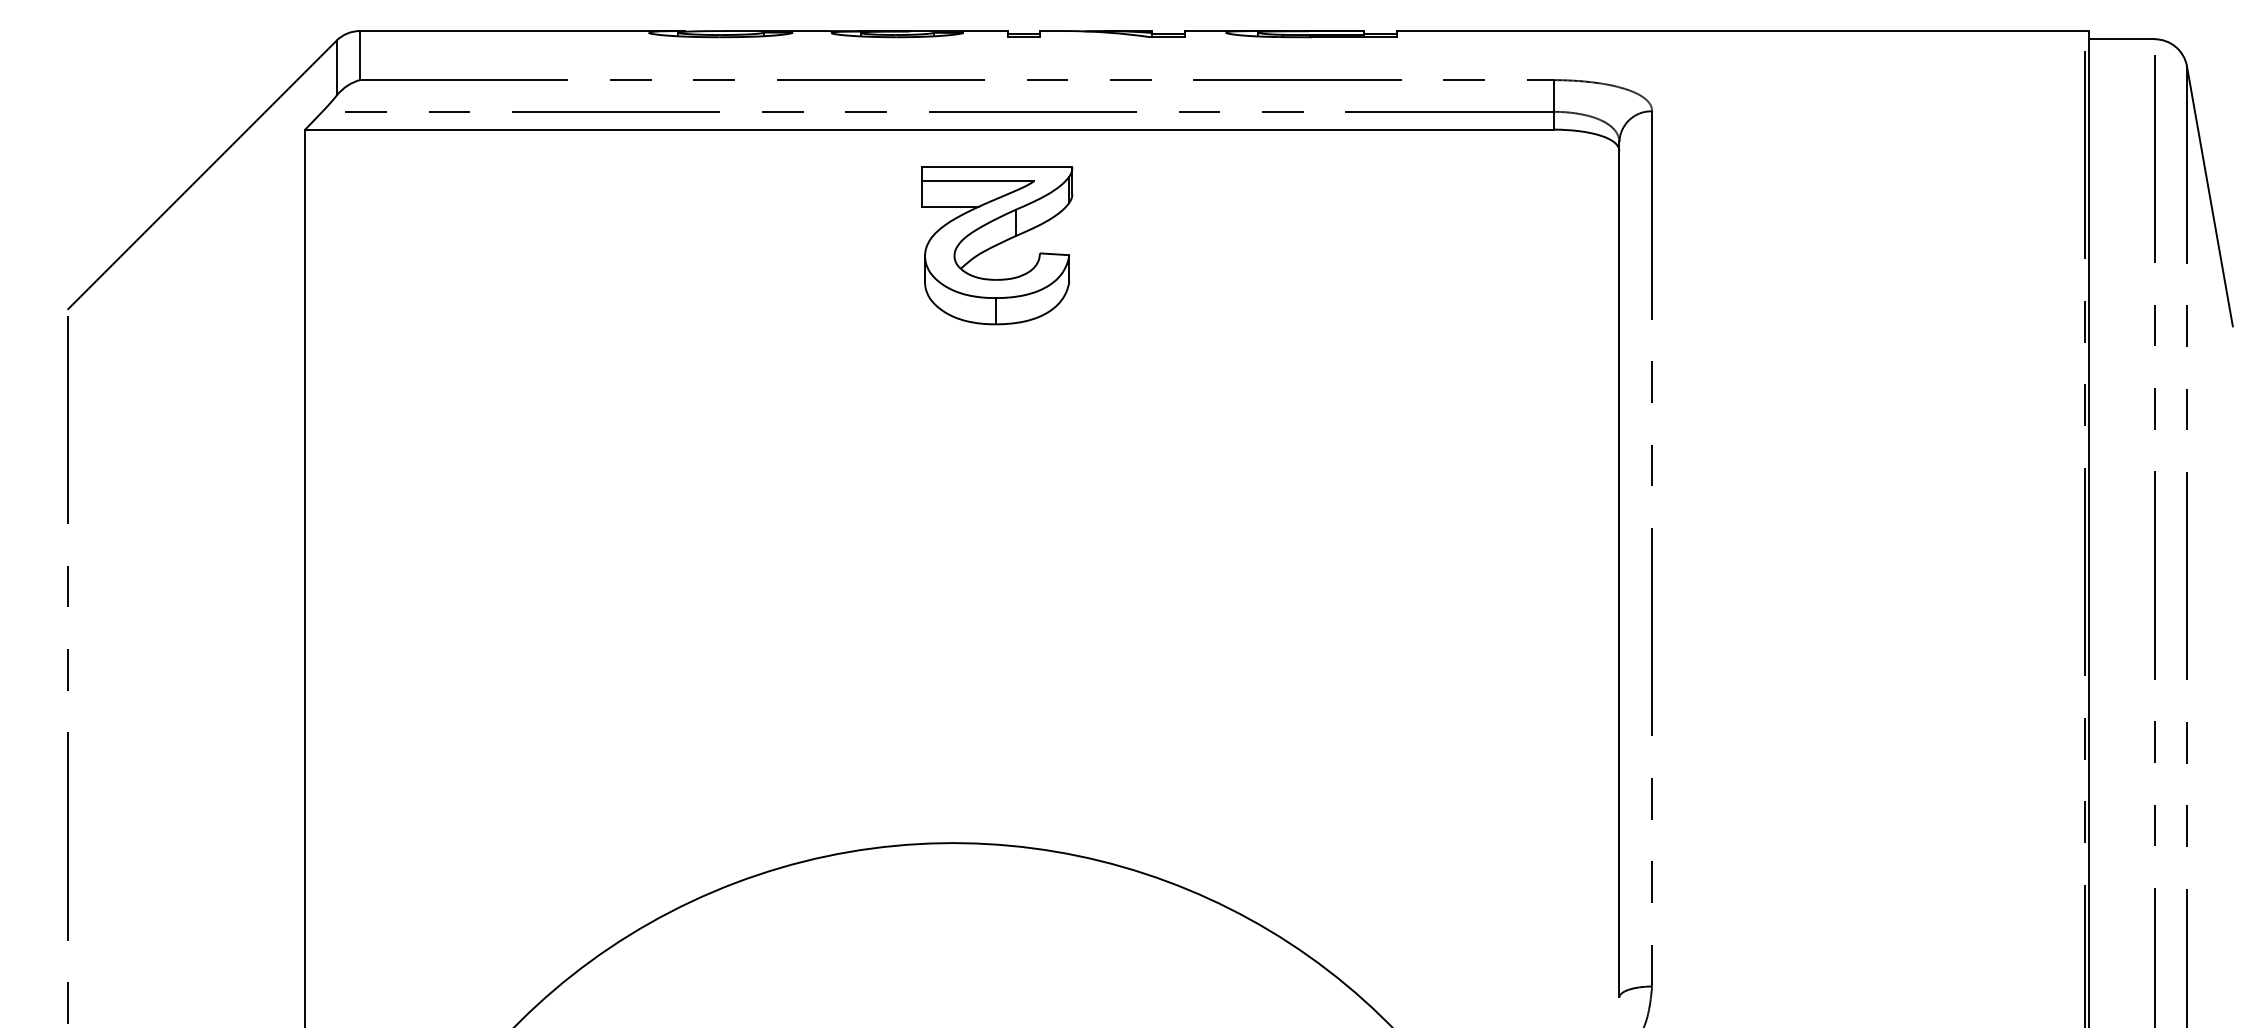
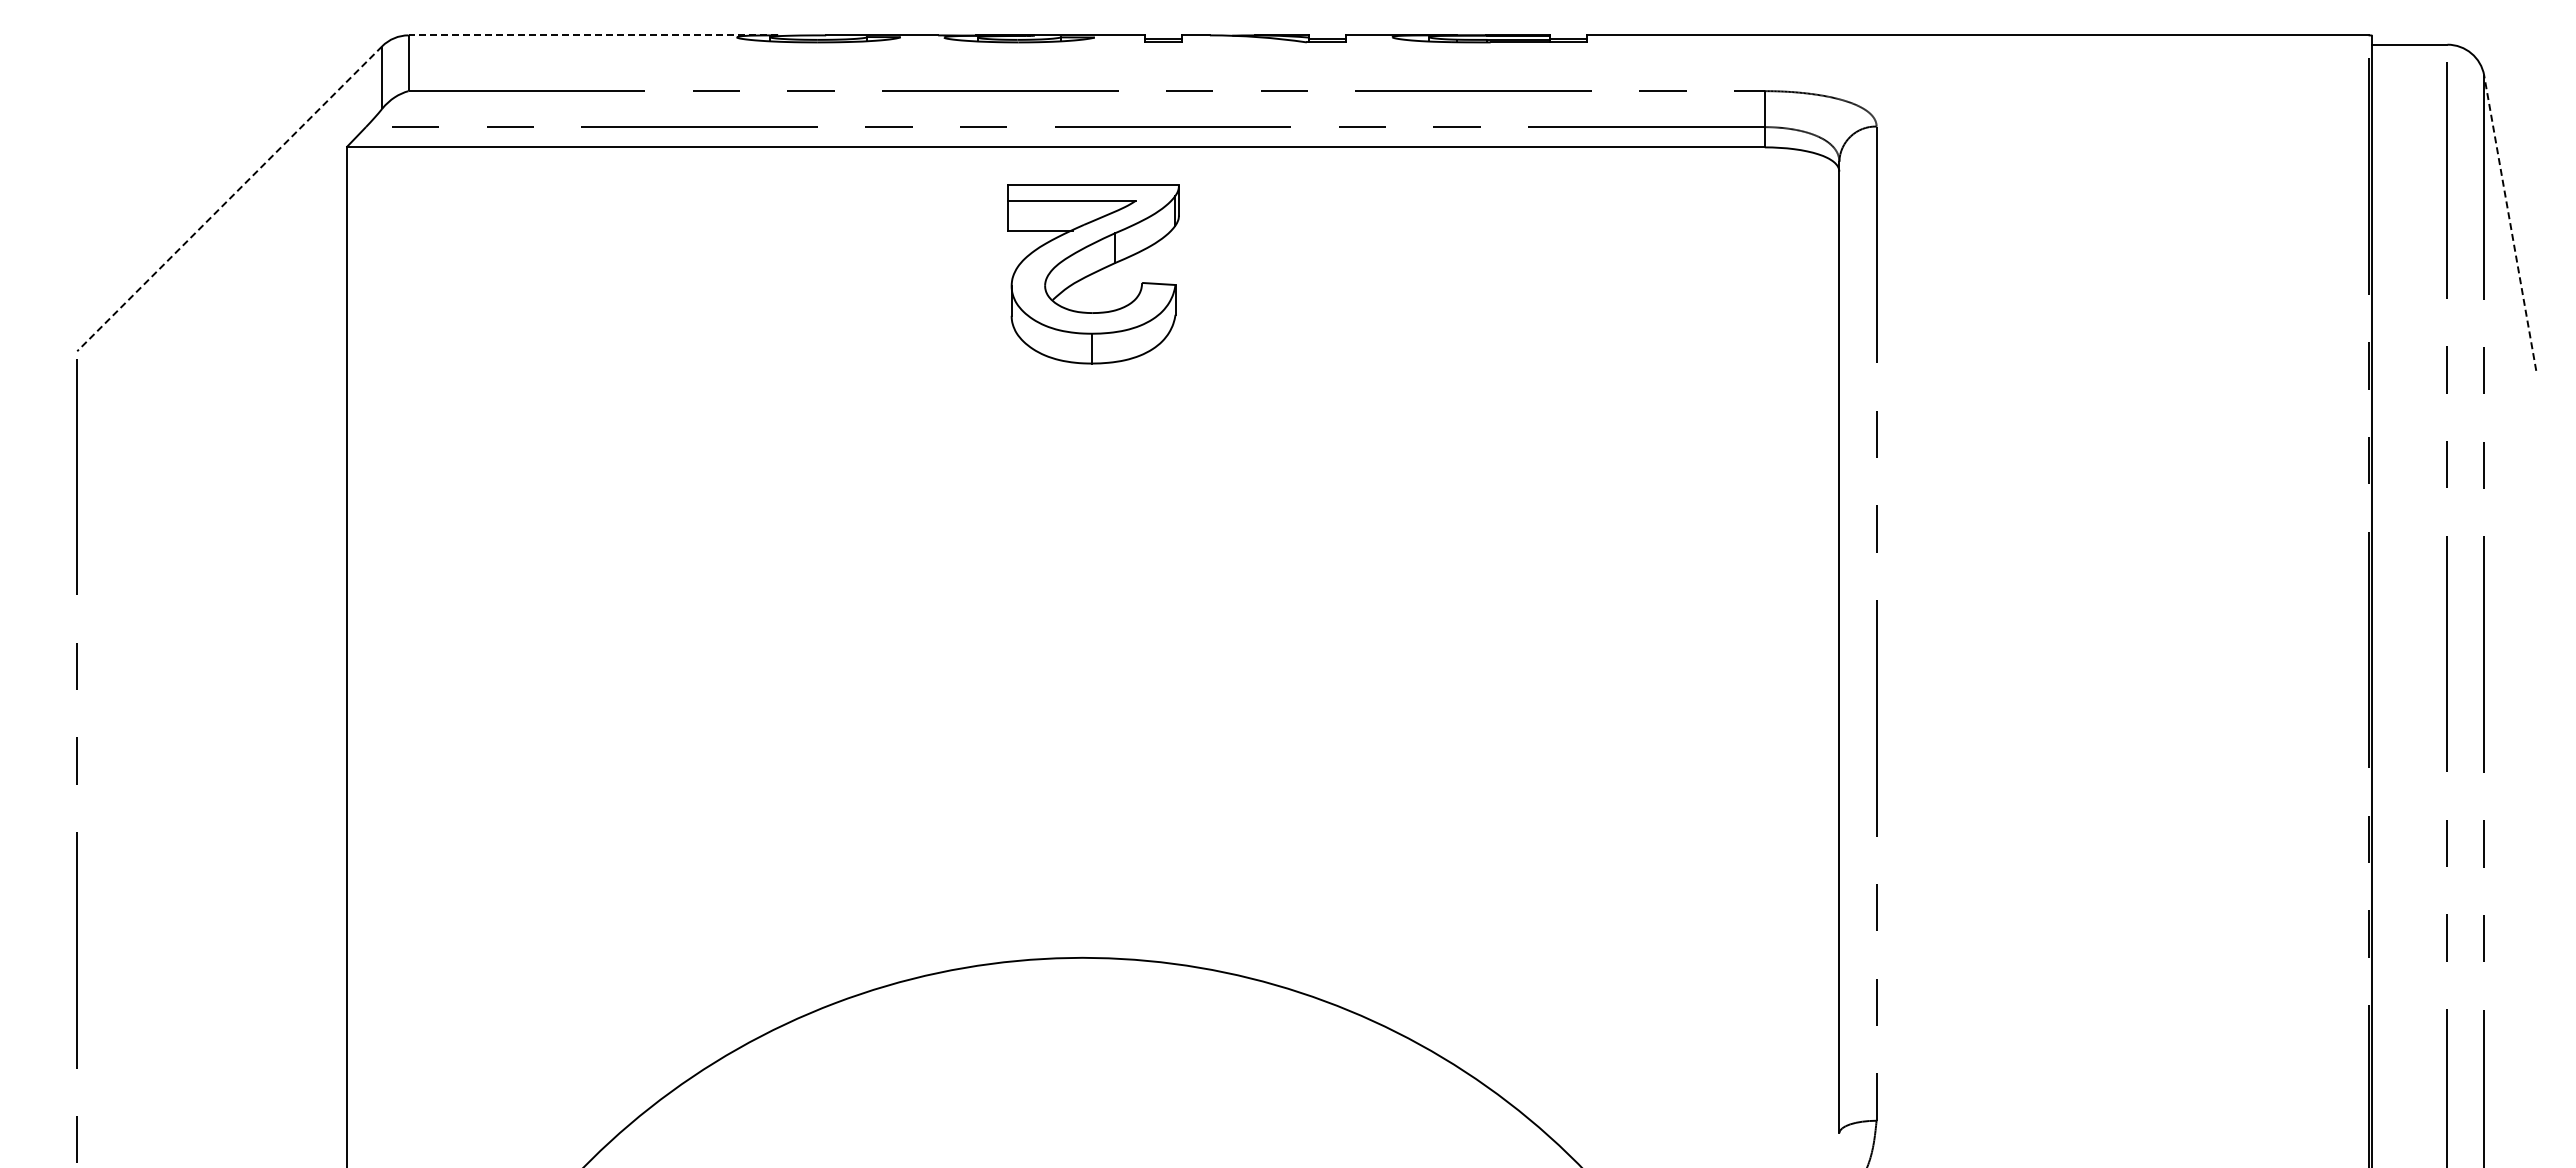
line: (522, 31) -> (593, 35), solid -> dashed
line: (202, 174) -> (229, 198), solid -> dashed
line: (2210, 196) -> (2510, 223), solid -> dashed
part: (997, 245) -> (1093, 274), moved

